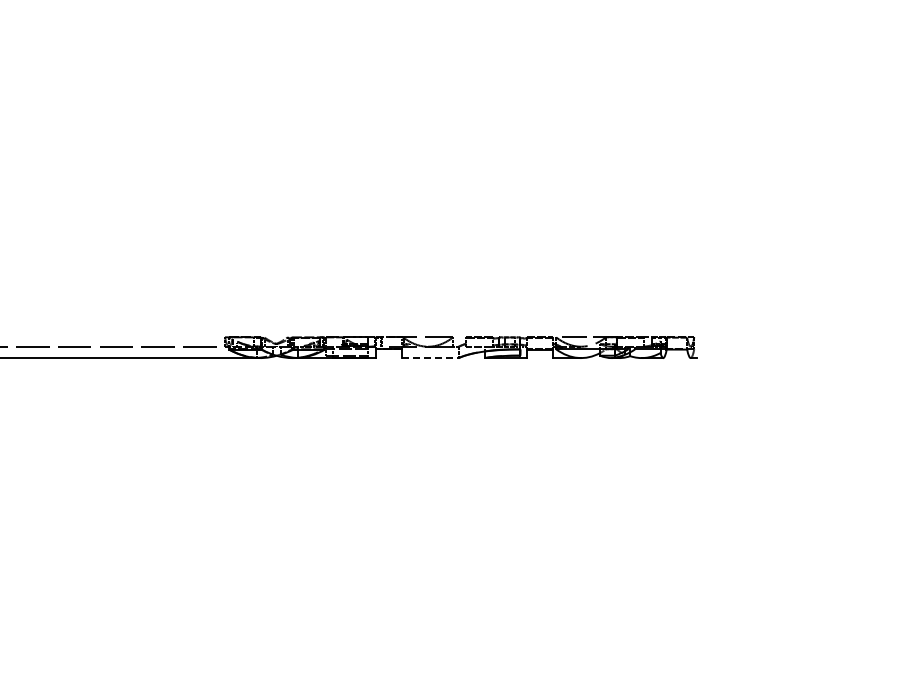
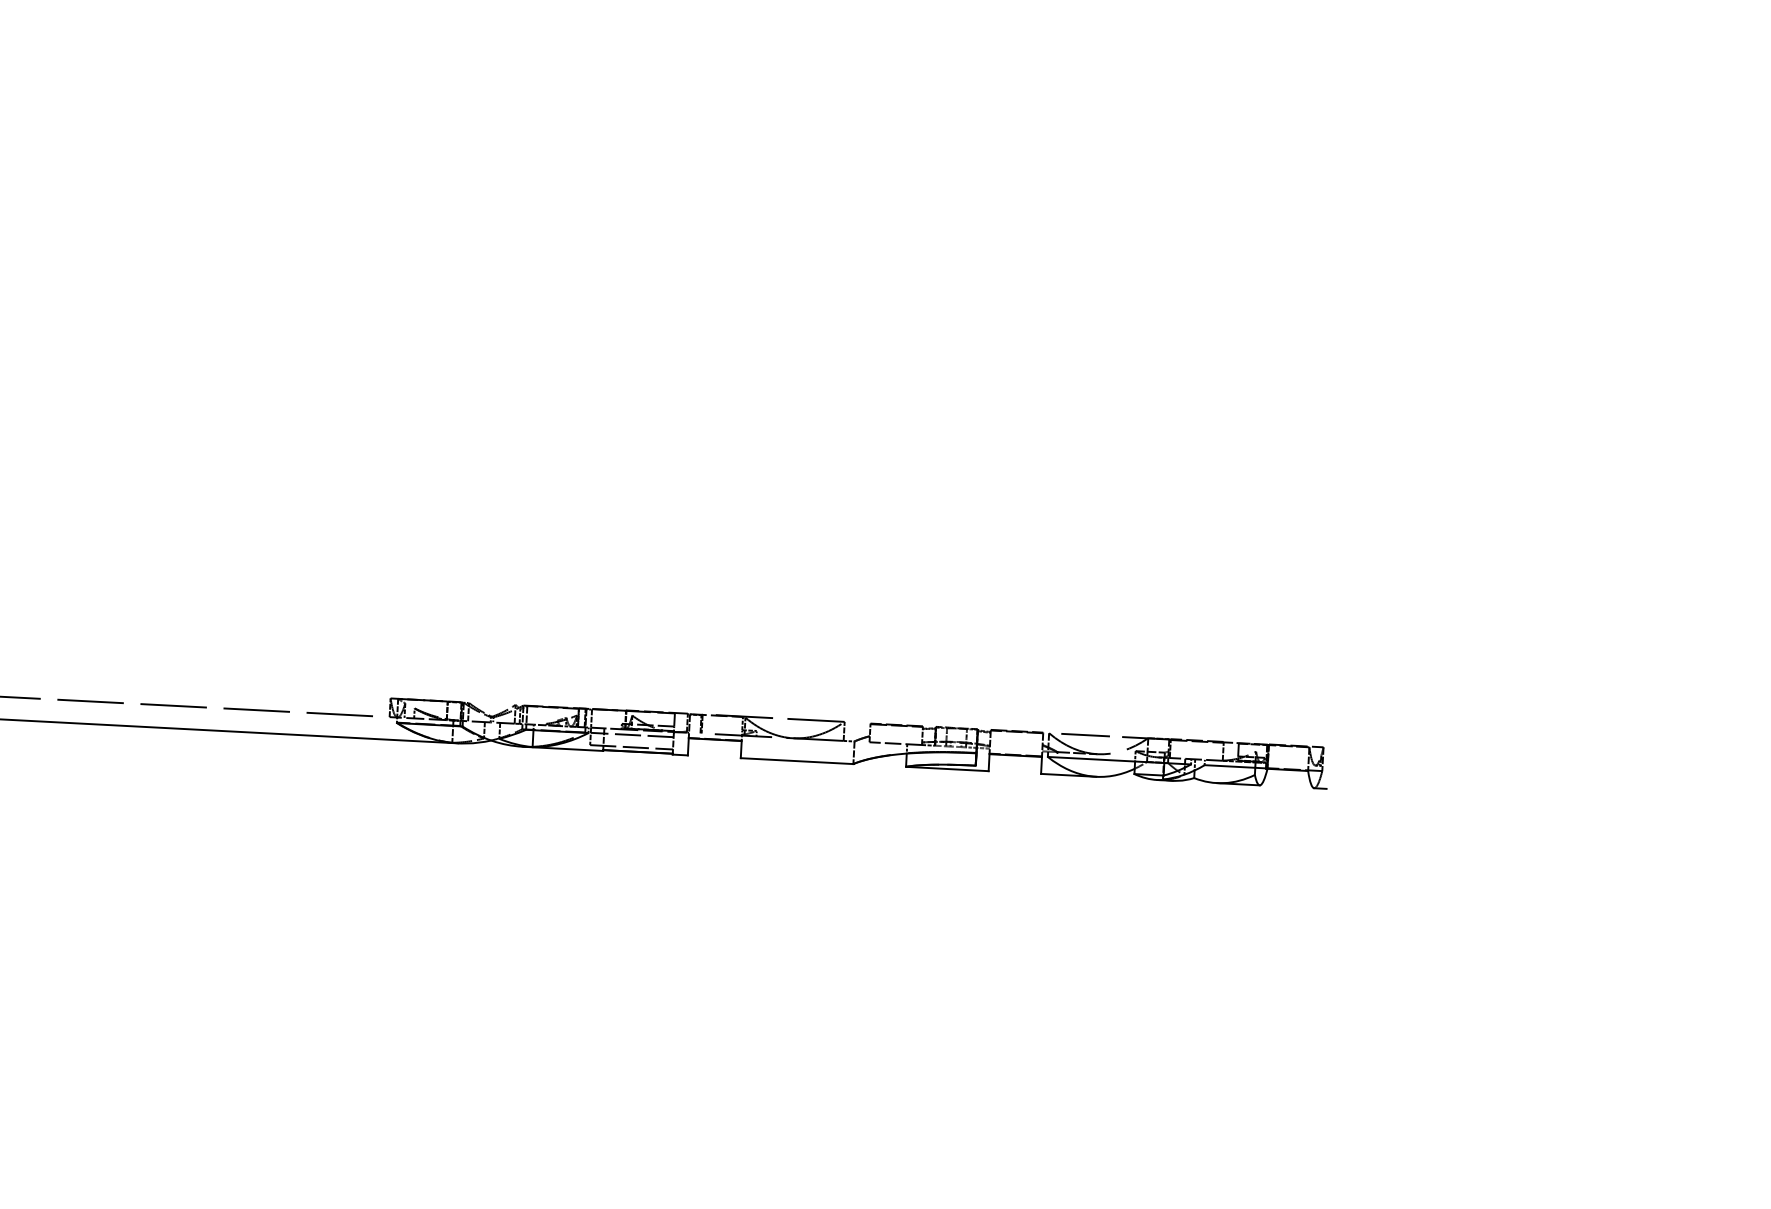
line: (431, 358) -> (798, 762), dashed -> solid

